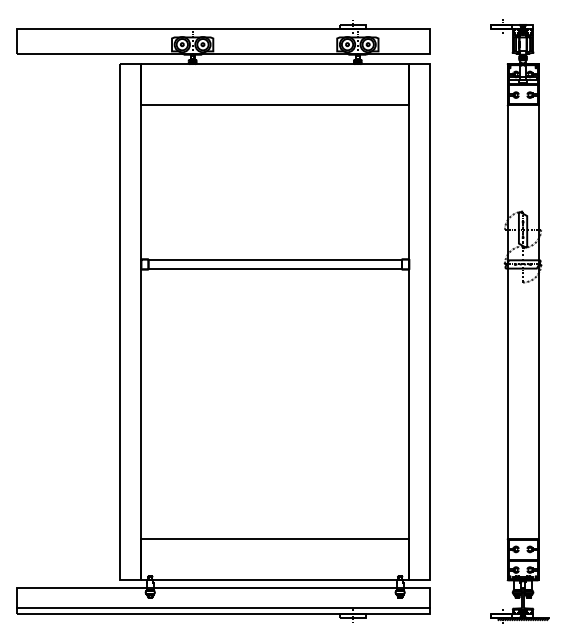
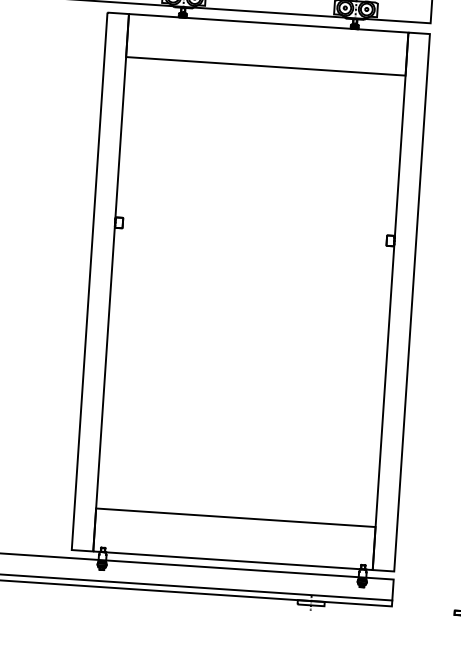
line: (274, 260) -> (254, 227), removed
line: (274, 268) -> (253, 236), removed

